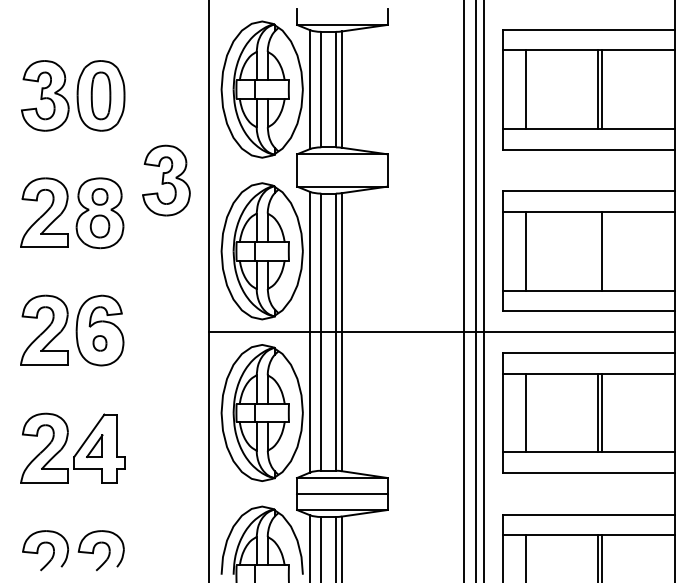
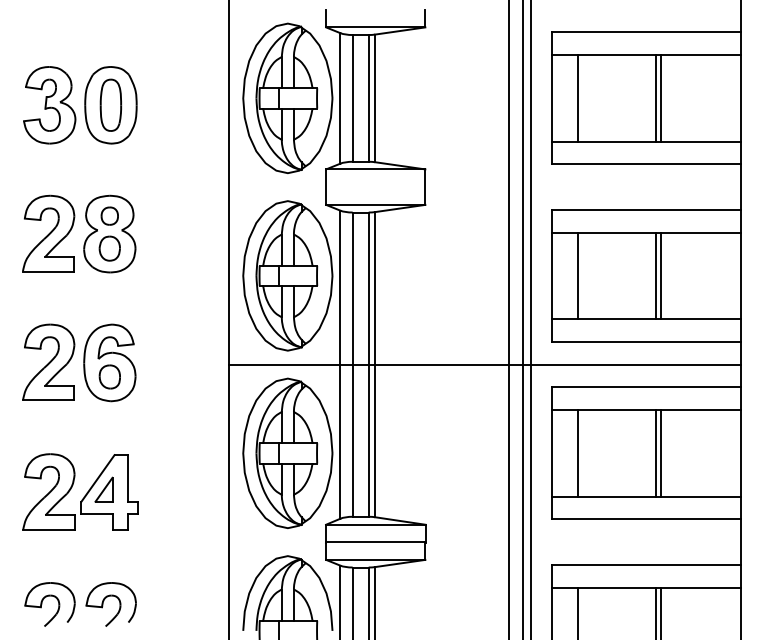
part: (166, 180) -> (182, 198), removed
line: (598, 250) -> (656, 275), added
part: (99, 342) -> (109, 376), size x1.43

